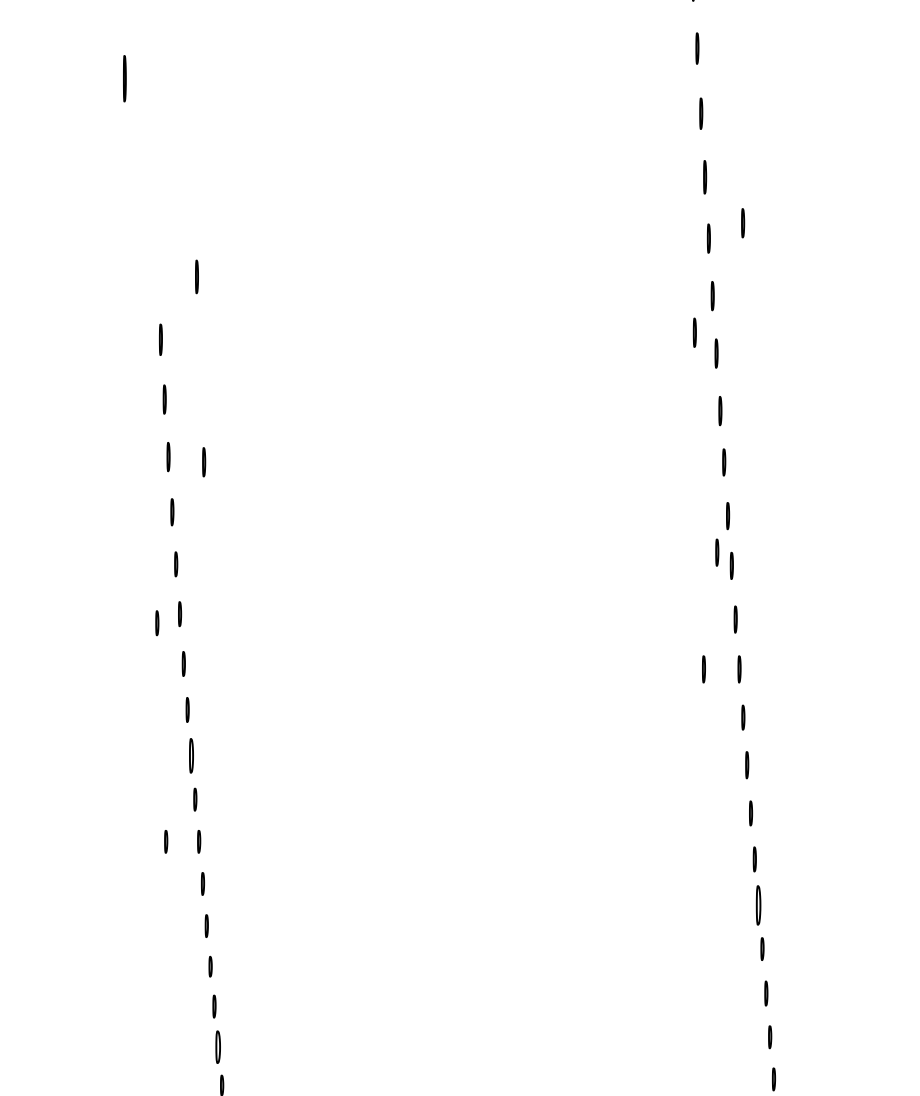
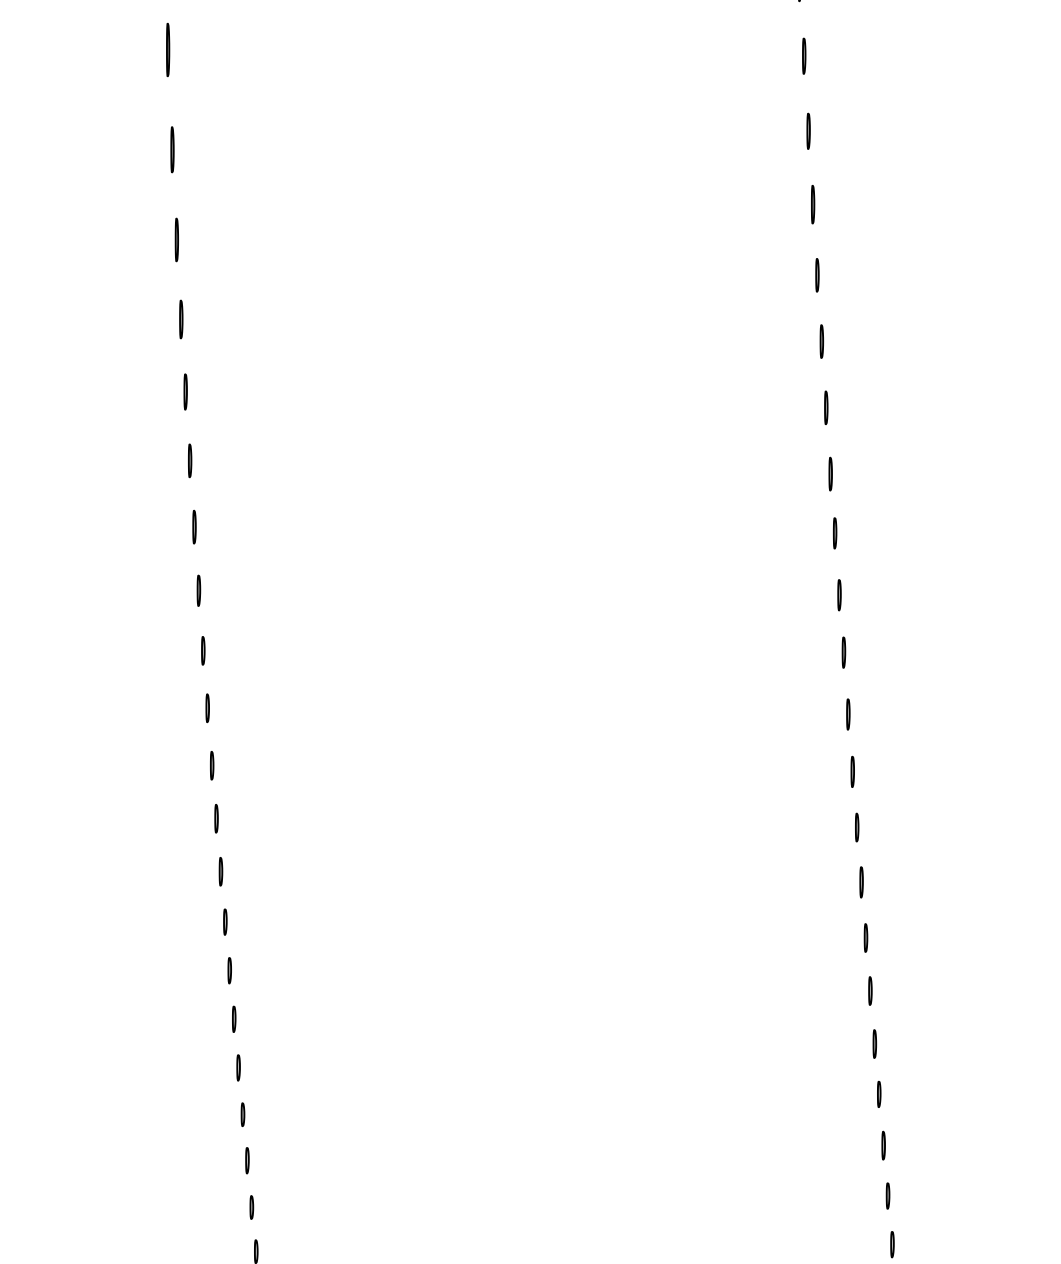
line: (125, 78) -> (168, 49), moved
line: (149, 129) -> (172, 149), added
line: (152, 207) -> (176, 239), added
line: (742, 223) -> (856, 257), removed
line: (197, 276) -> (181, 319), moved
line: (695, 332) -> (801, 383), removed
line: (204, 461) -> (235, 532), removed
line: (717, 552) -> (827, 637), removed
line: (157, 623) -> (181, 718), removed
line: (703, 669) -> (811, 771), removed
part: (191, 755) -> (220, 871), size x0.71
line: (165, 841) -> (191, 970), removed
part: (758, 904) -> (874, 1043), size x0.62
part: (217, 1047) -> (251, 1207), size x0.62

